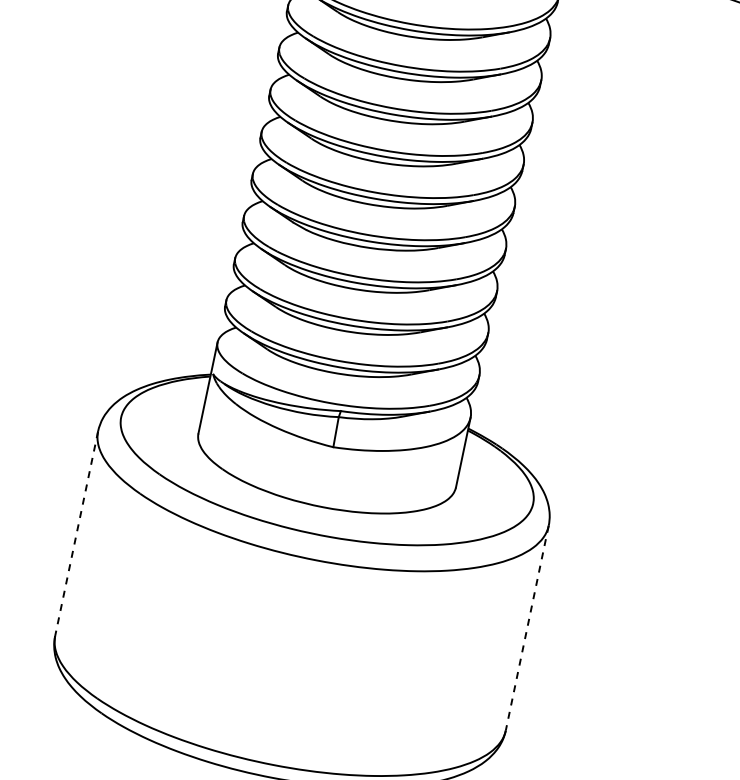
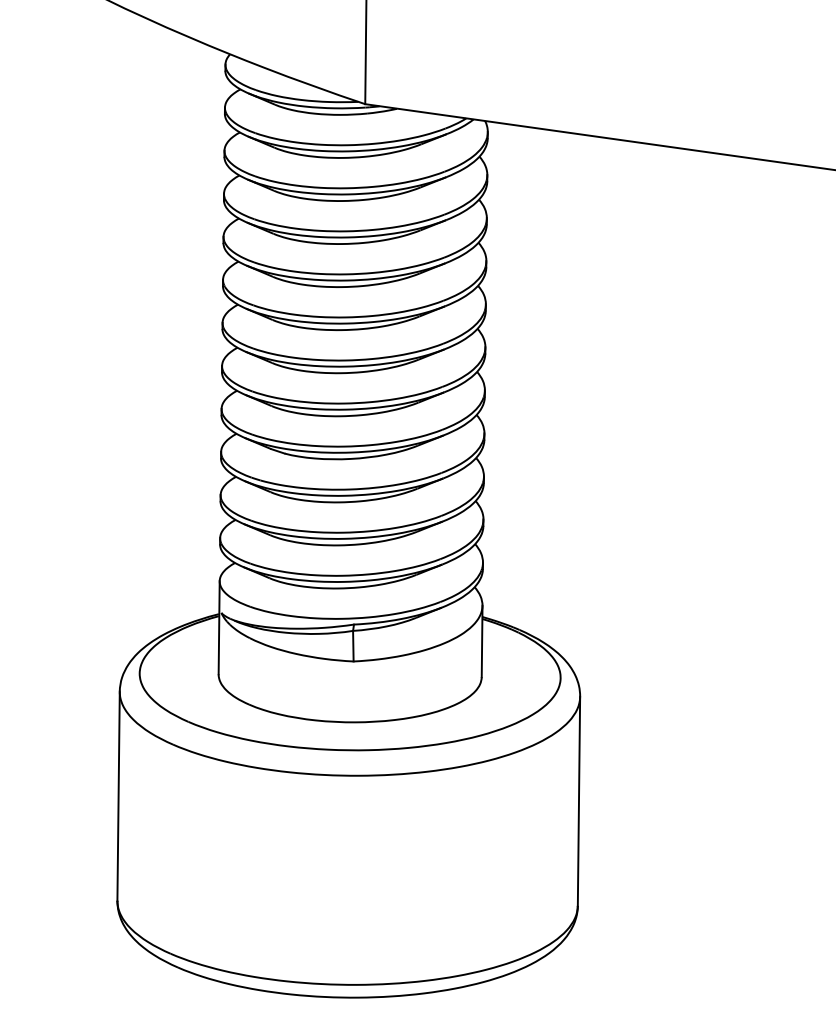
line: (76, 533) -> (118, 796), dashed -> solid
line: (526, 628) -> (578, 801), dashed -> solid

